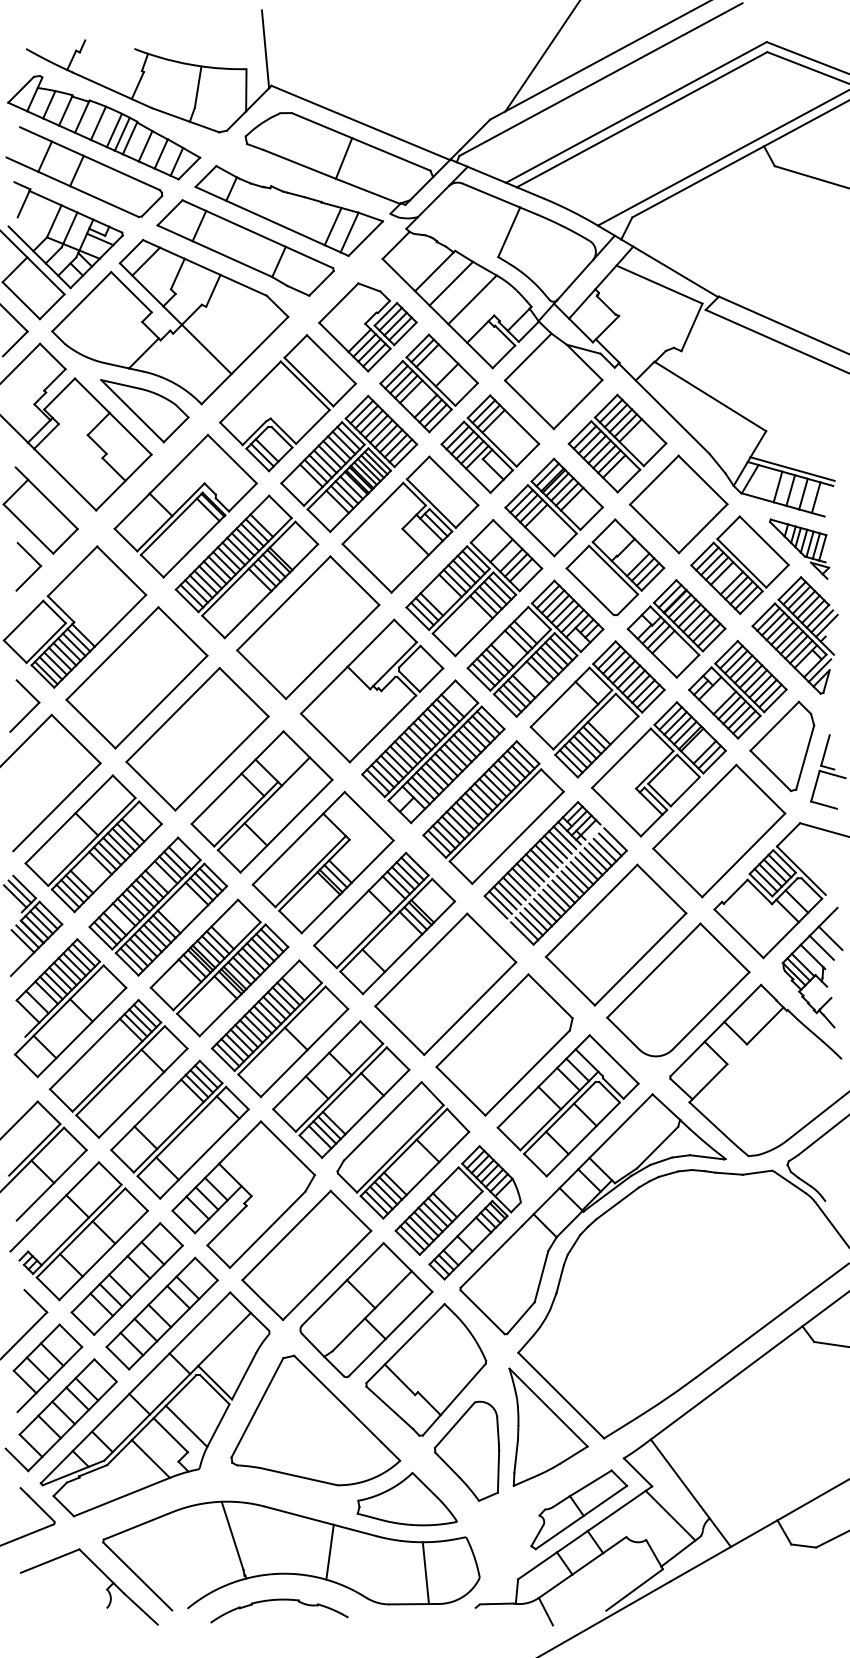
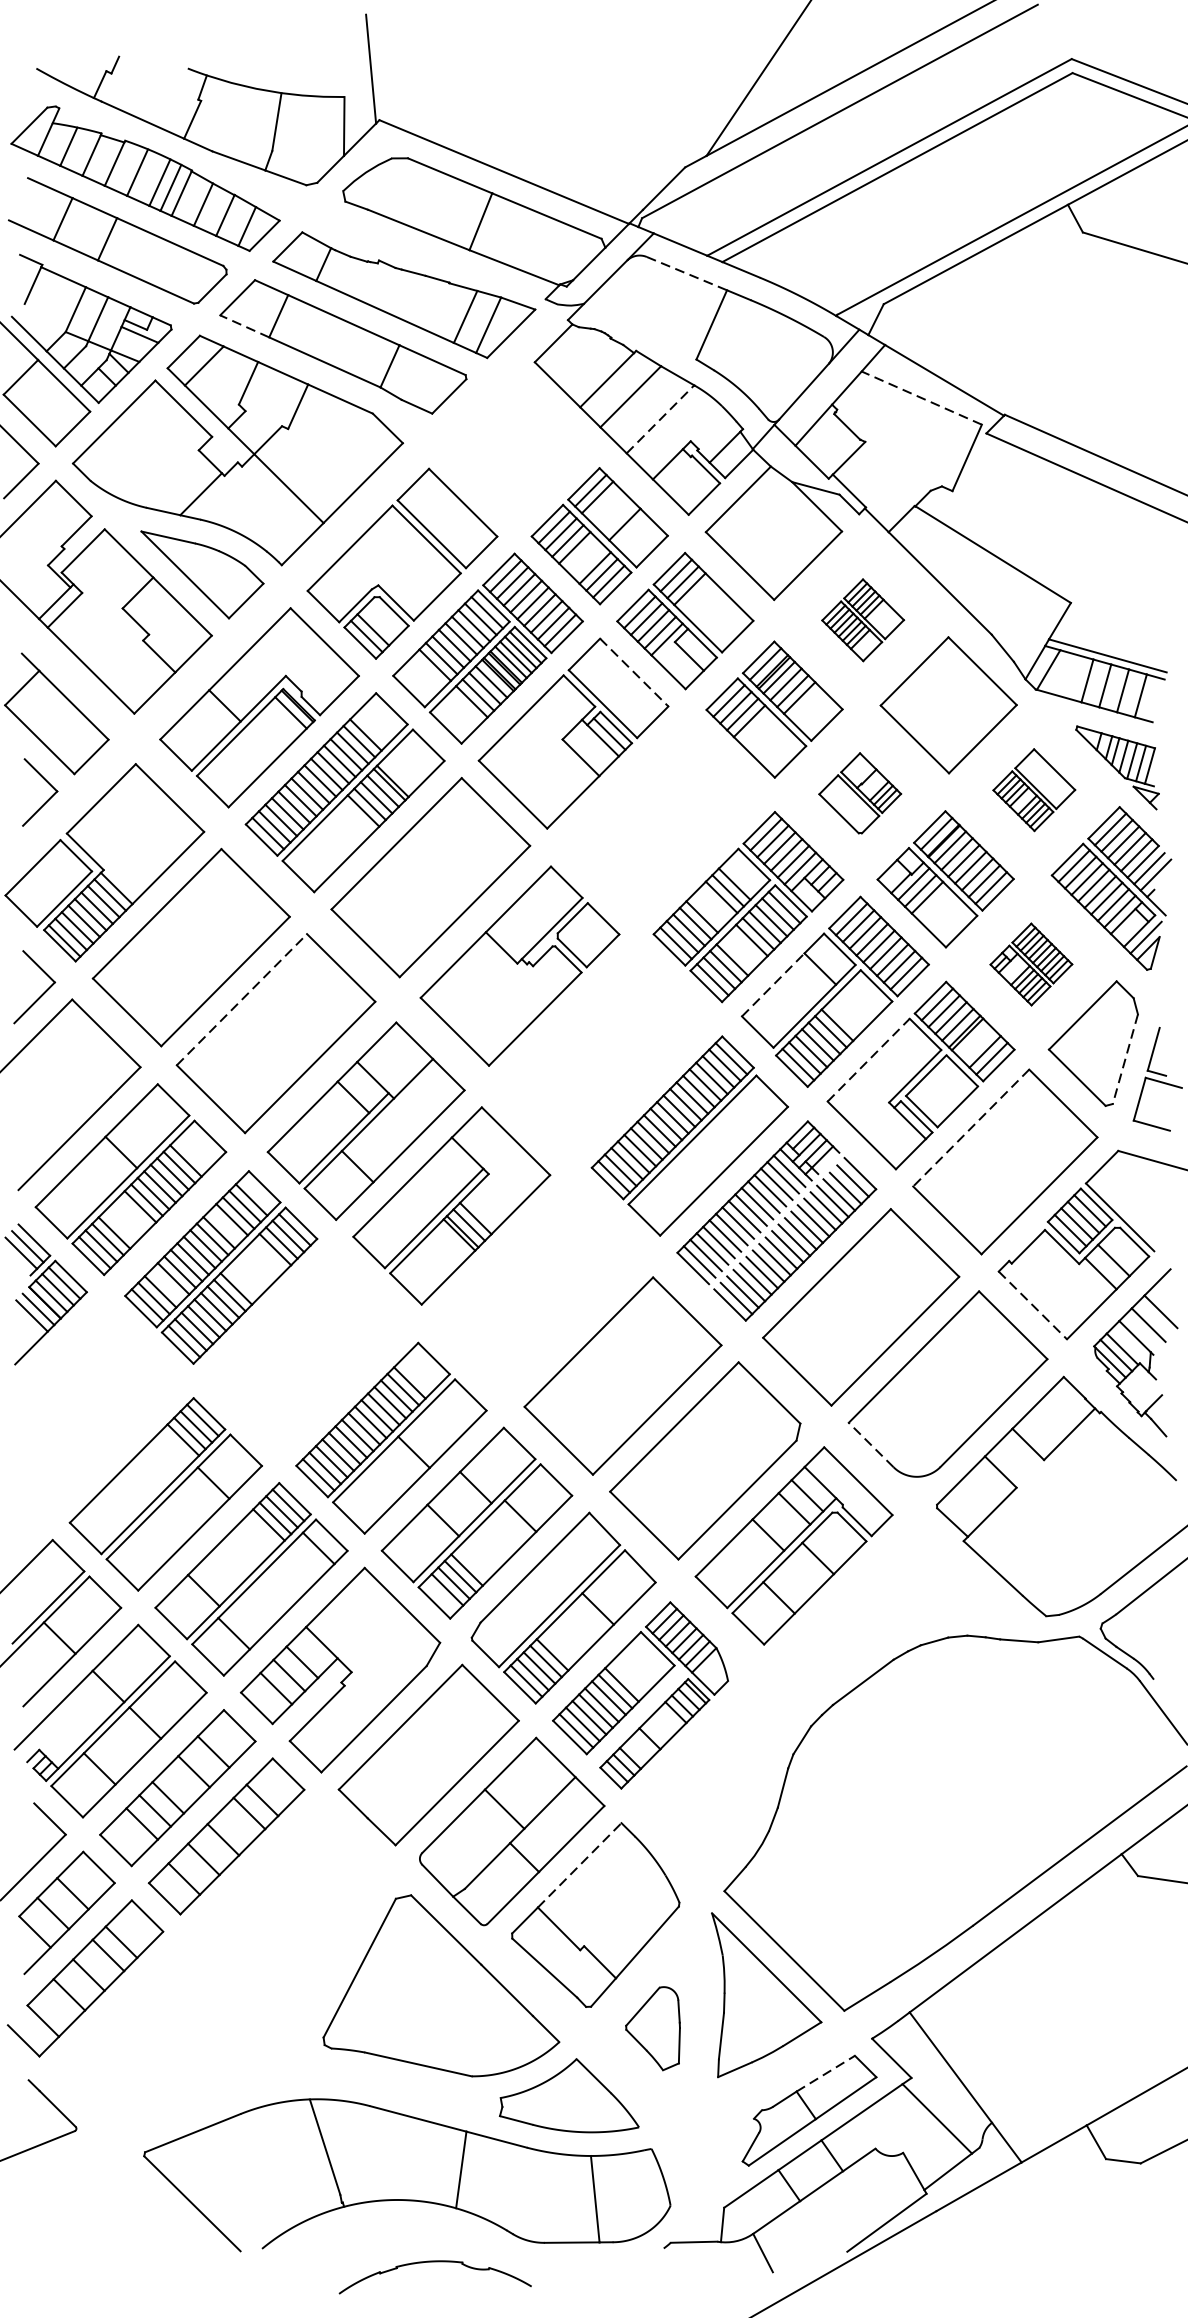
line: (491, 195) -> (686, 273), solid -> dashed
line: (174, 233) -> (243, 326), solid -> dashed
line: (659, 284) -> (921, 397), solid -> dashed
line: (472, 299) -> (660, 418), solid -> dashed
part: (367, 327) -> (513, 458), removed
part: (617, 443) -> (863, 620), size x0.6
line: (454, 481) -> (635, 673), solid -> dashed
part: (739, 564) -> (1033, 789), size x0.6
part: (615, 567) -> (860, 793), size x0.6
part: (474, 588) -> (663, 822), removed
part: (737, 689) -> (1030, 964), size x0.6
line: (553, 704) -> (773, 984), solid -> dashed
line: (173, 714) -> (242, 998), solid -> dashed
part: (433, 751) -> (605, 1050), removed
line: (621, 758) -> (868, 1060), solid -> dashed
line: (805, 758) -> (1125, 1060), solid -> dashed
line: (694, 806) -> (970, 1127), solid -> dashed
part: (384, 923) -> (537, 1291), removed
line: (739, 934) -> (1033, 1306), solid -> dashed
part: (219, 967) -> (306, 1352), removed
part: (70, 1008) -> (98, 1409), removed
line: (623, 1033) -> (871, 1444), solid -> dashed
part: (589, 1208) -> (823, 1689), removed
line: (415, 1333) -> (580, 1864), solid -> dashed
part: (154, 1404) -> (215, 1963), removed
part: (467, 1450) -> (653, 2027), size x0.6
line: (591, 1483) -> (826, 2073), solid -> dashed
part: (106, 1588) -> (148, 2220), removed
part: (279, 1600) -> (435, 2262), moved

